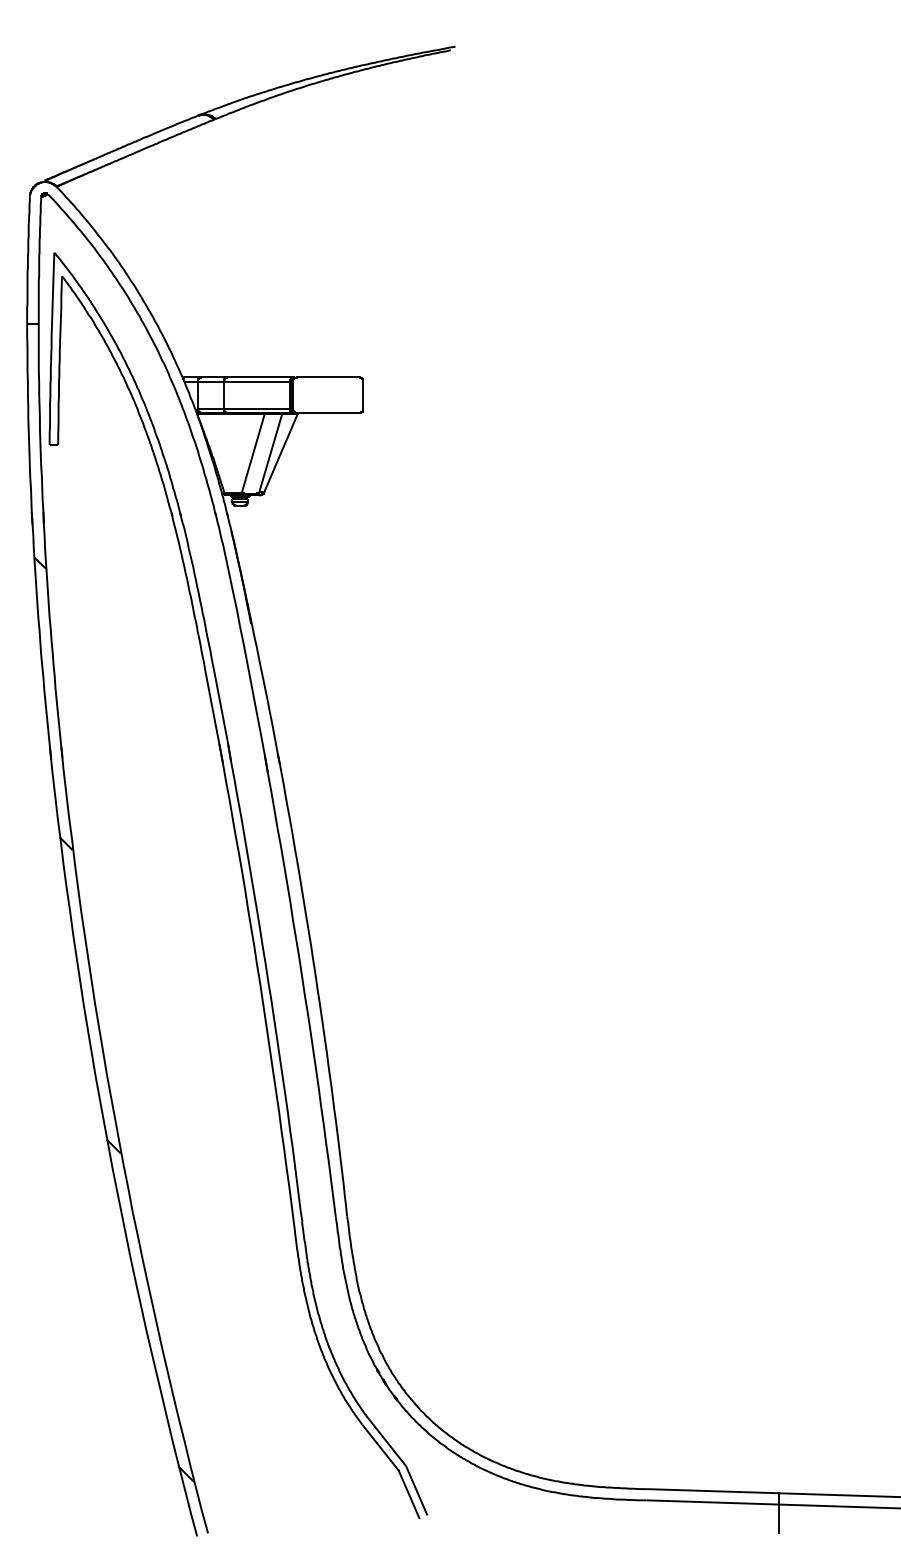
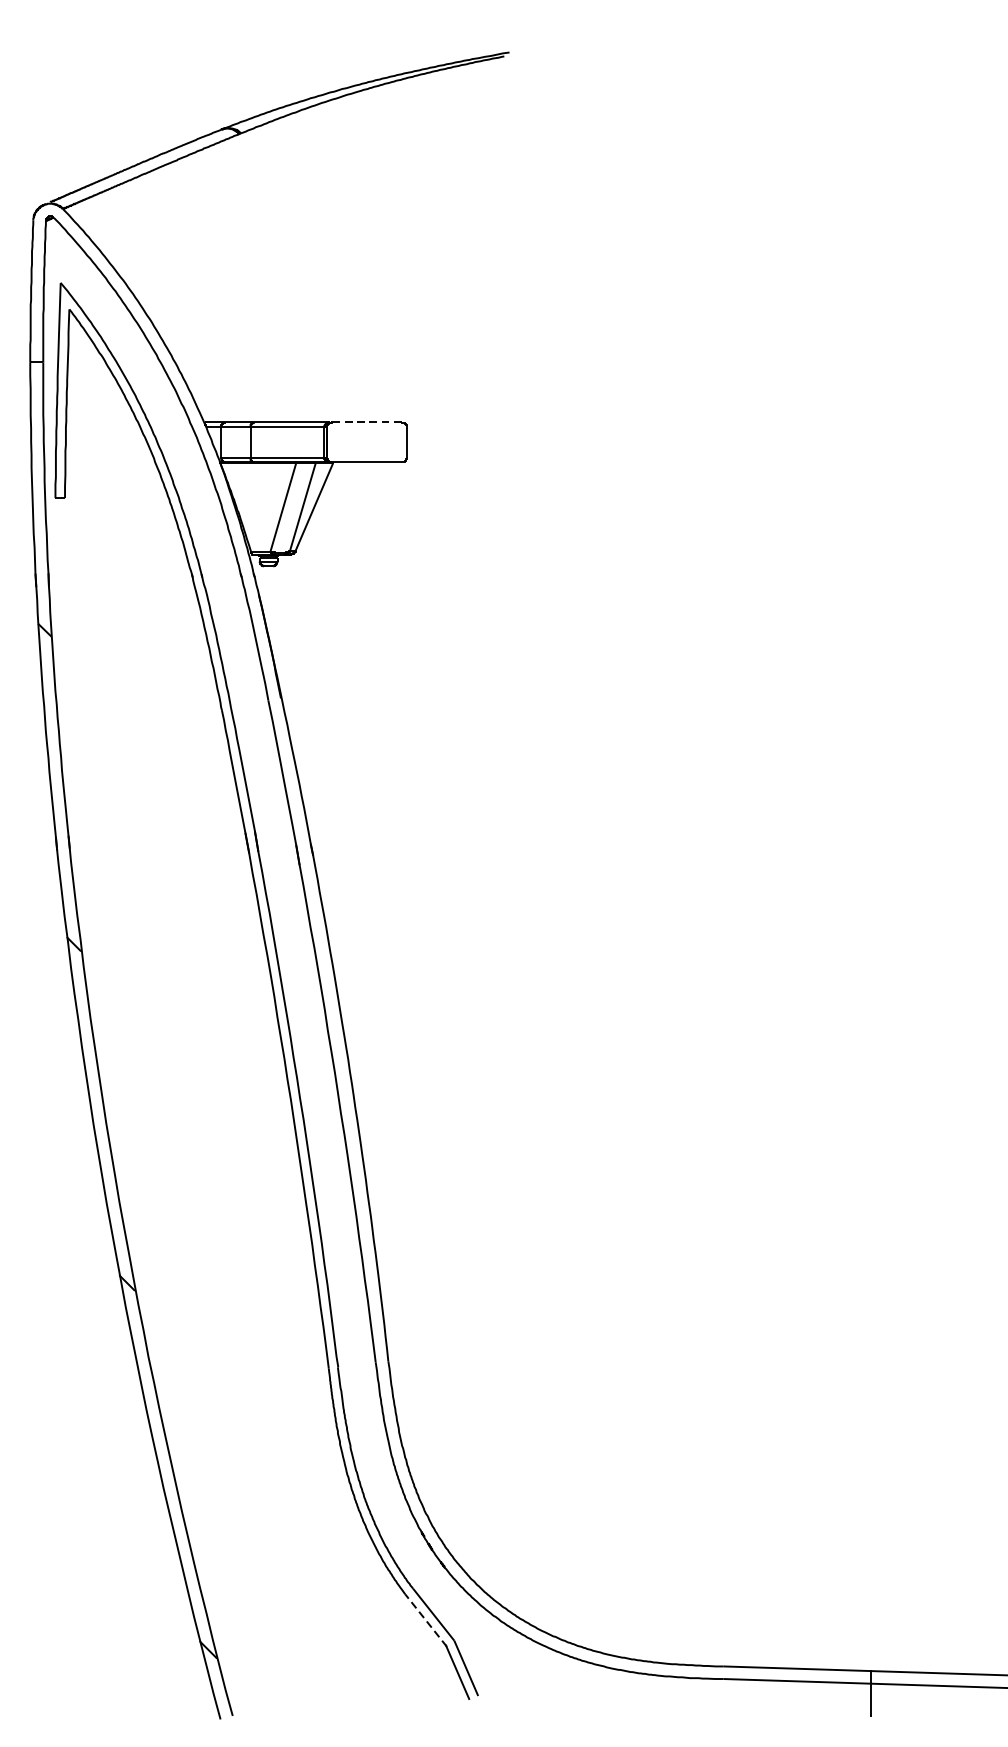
line: (327, 377) -> (366, 422), solid -> dashed
line: (380, 1447) -> (425, 1619), solid -> dashed

